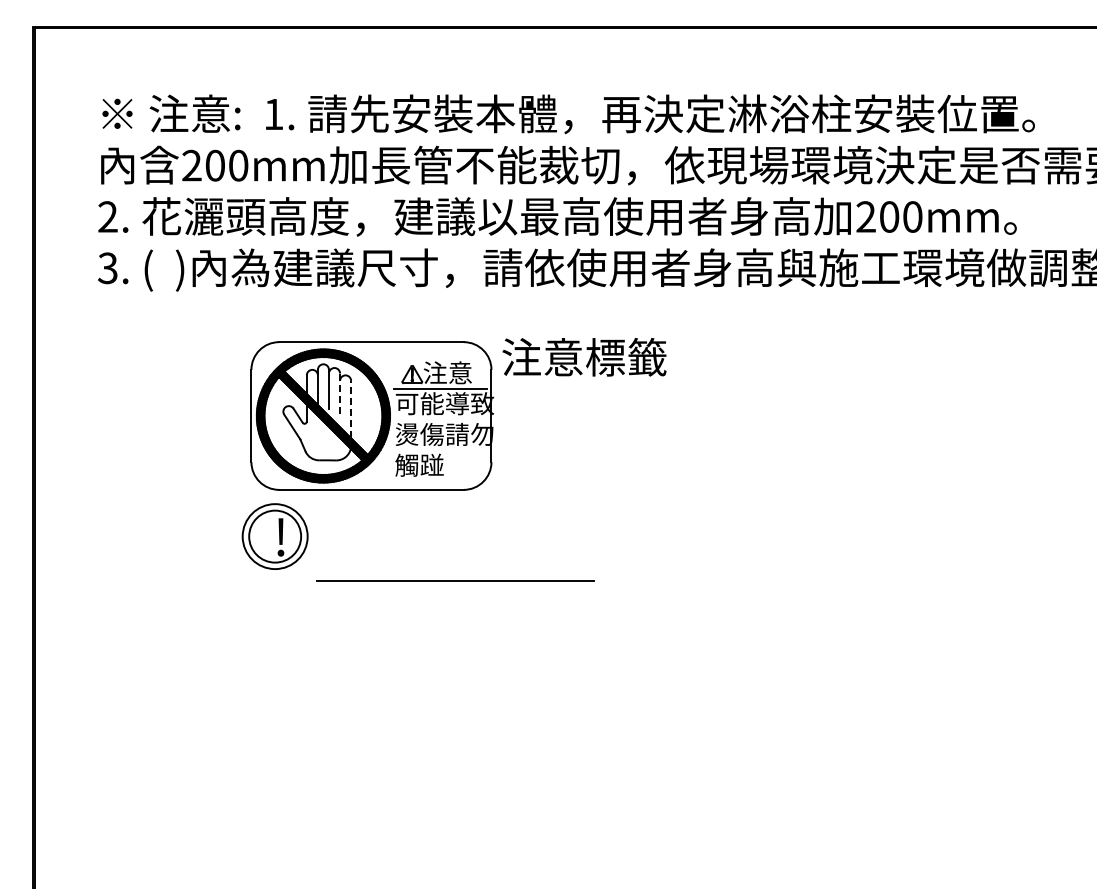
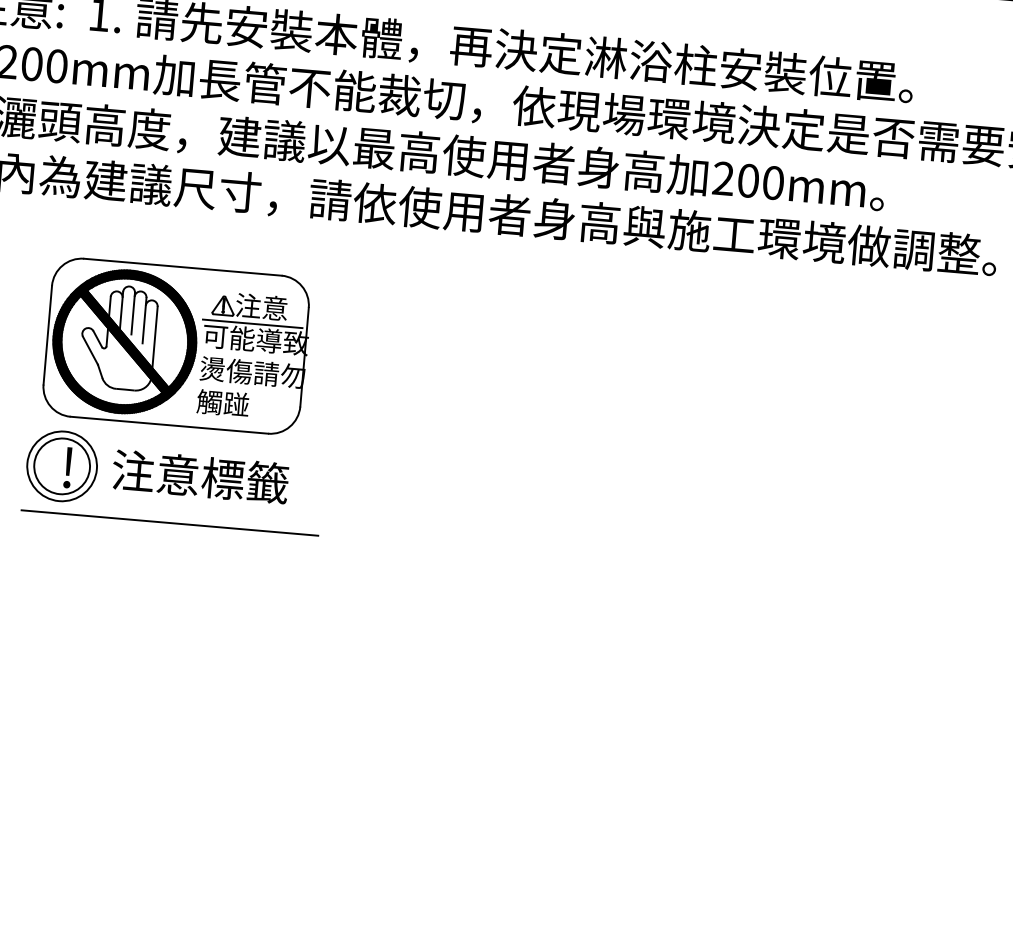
text: (584, 357) -> (200, 477), moved
line: (340, 395) -> (144, 321), dashed -> solid
line: (351, 409) -> (155, 337), dashed -> solid
line: (455, 580) -> (169, 522), moved

